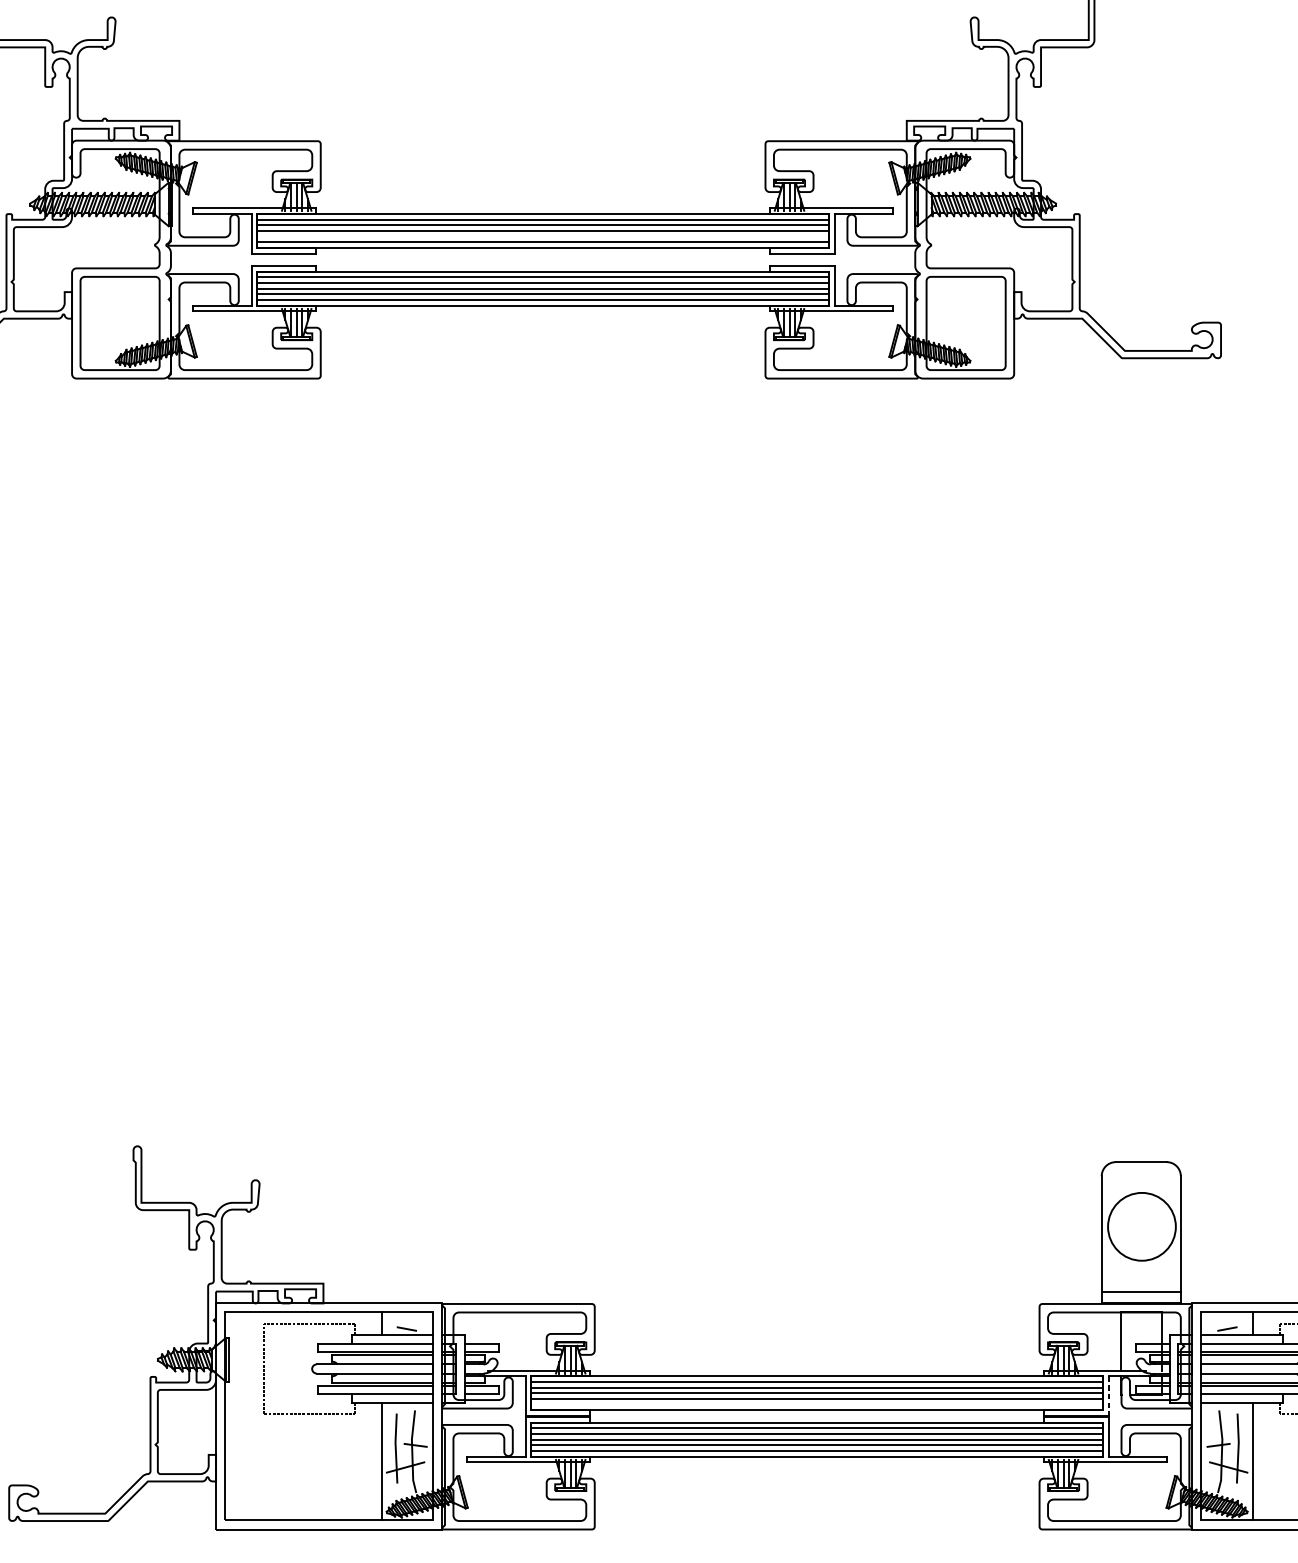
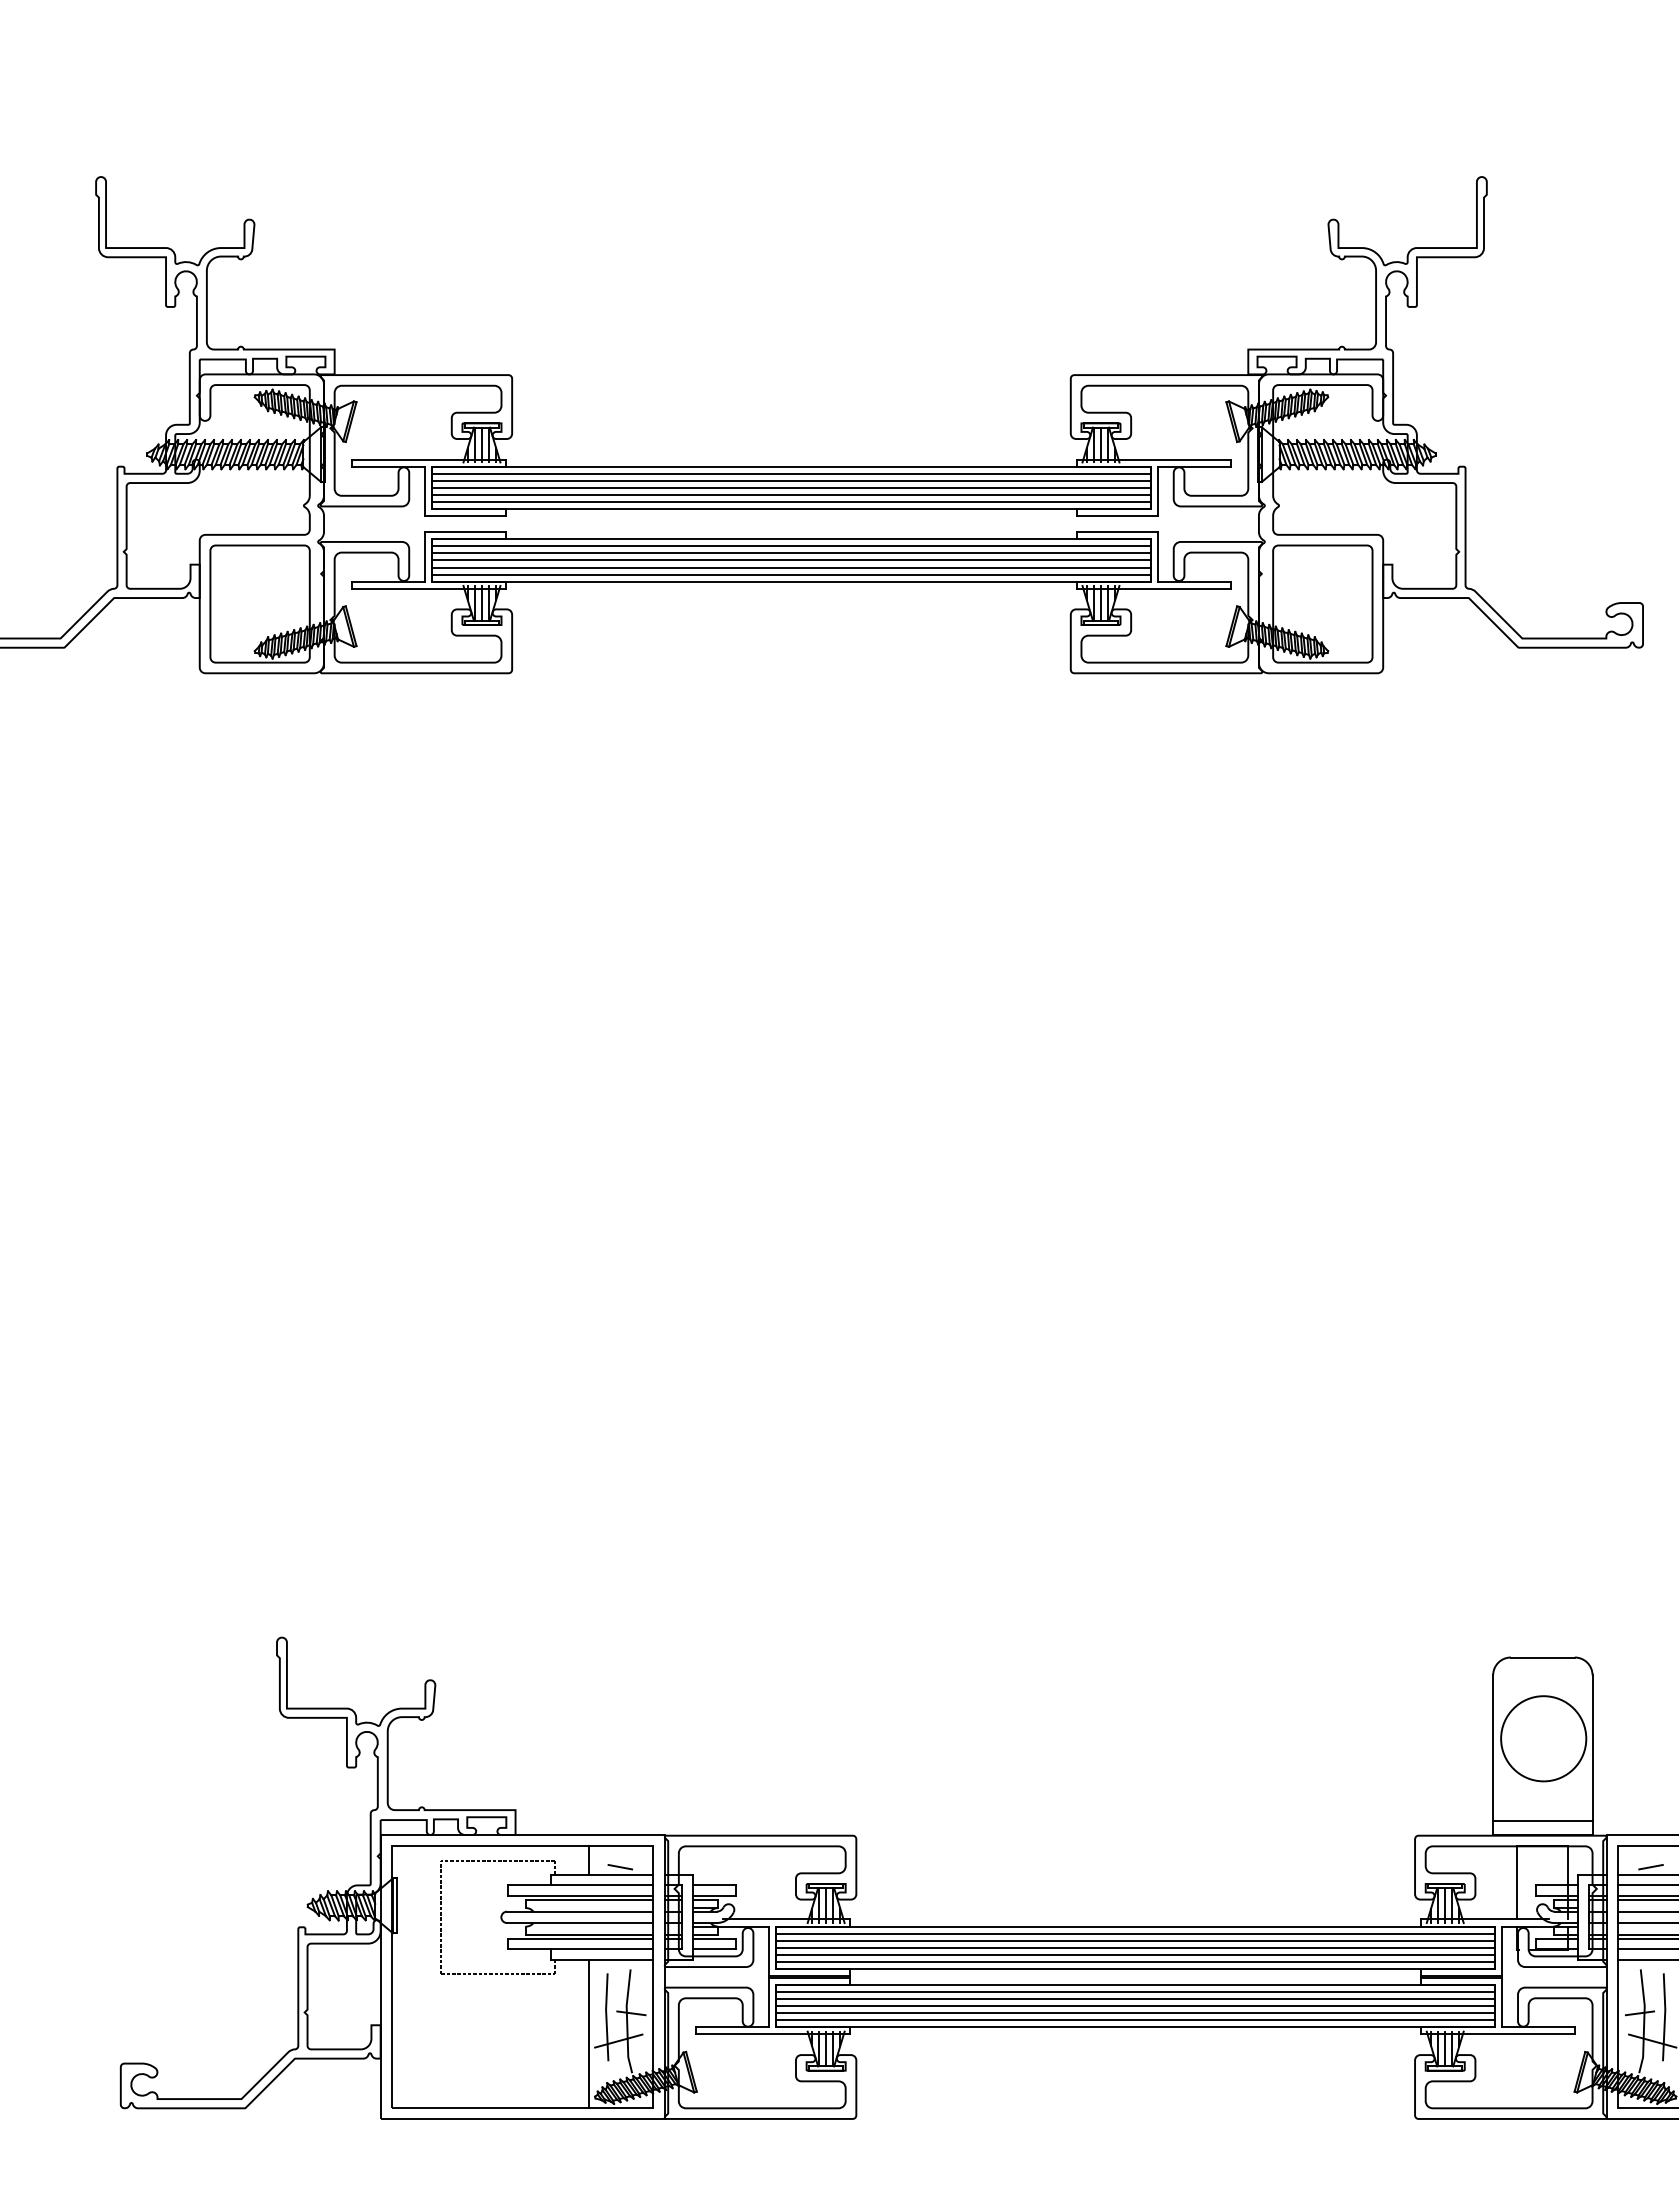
line: (543, 237) -> (791, 495), added
line: (1109, 1396) -> (1502, 1951), dashed -> solid
line: (816, 1404) -> (1135, 1962), added

